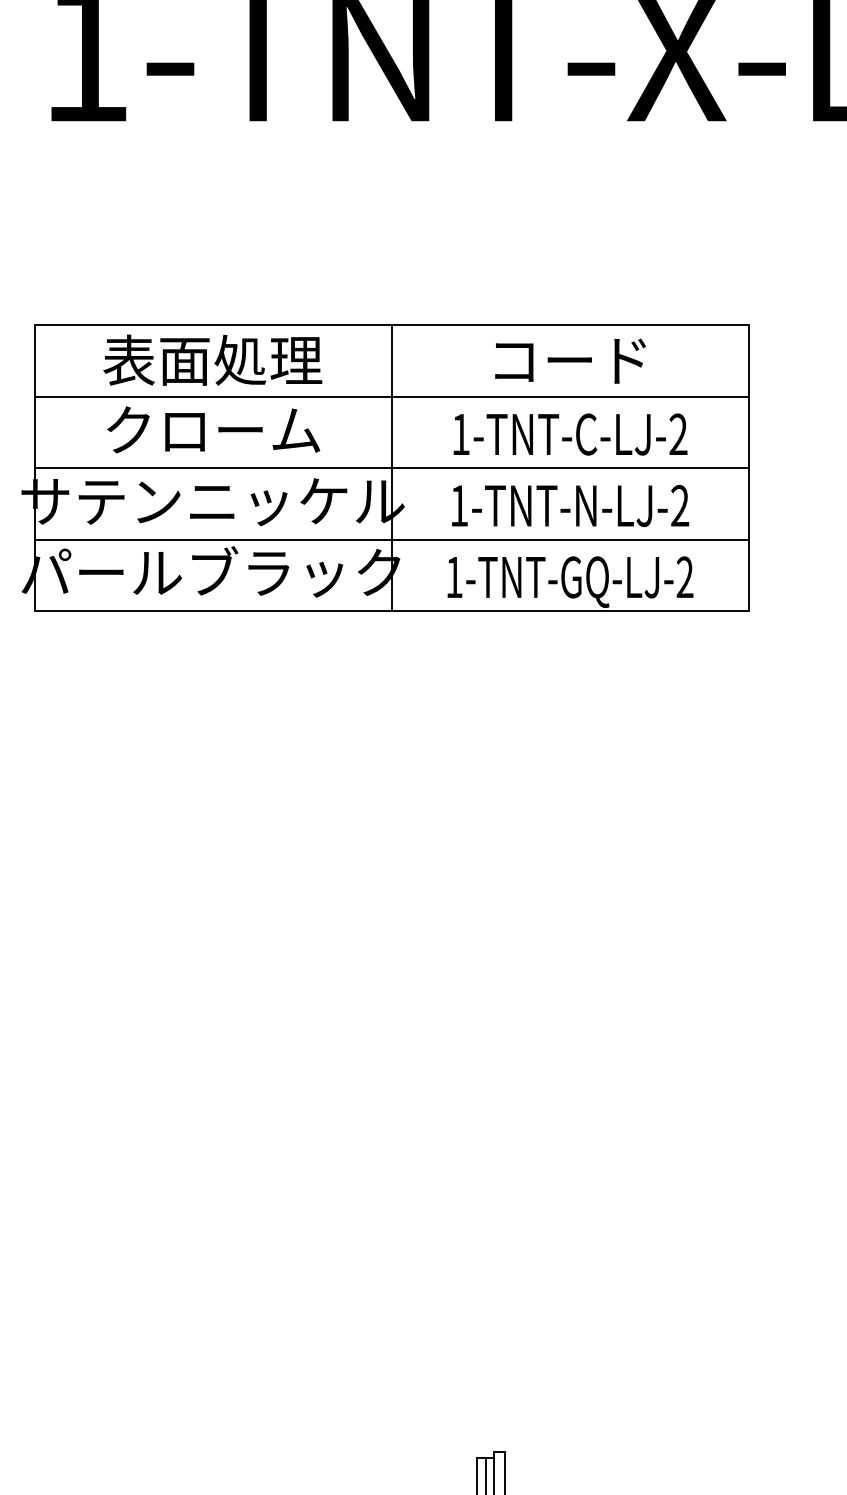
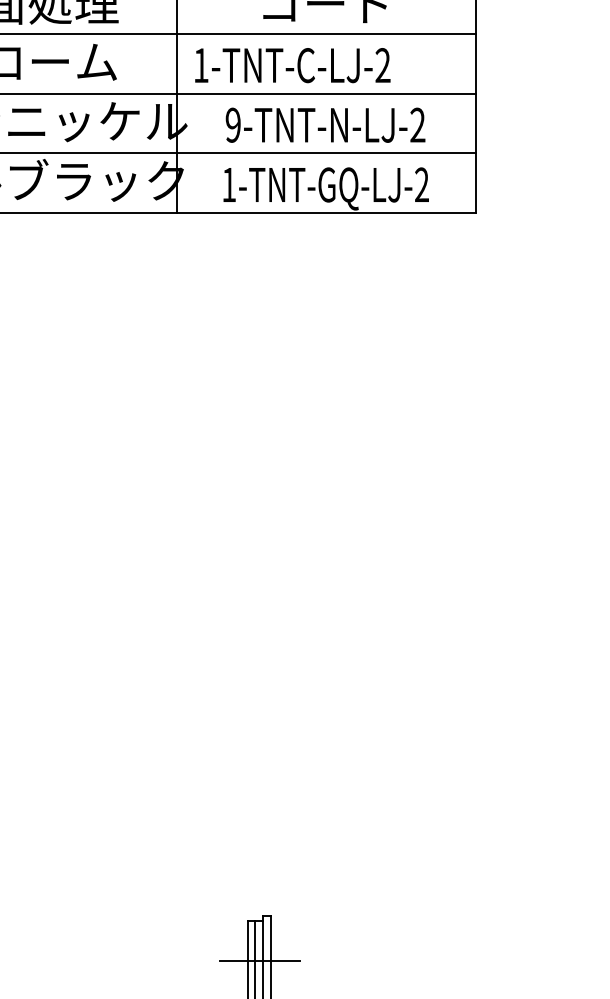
text: (570, 434) -> (292, 65), moved
text: (459, 505) -> (233, 124), 1-TNT-N-LJ-2 -> 9-TNT-N-LJ-2

